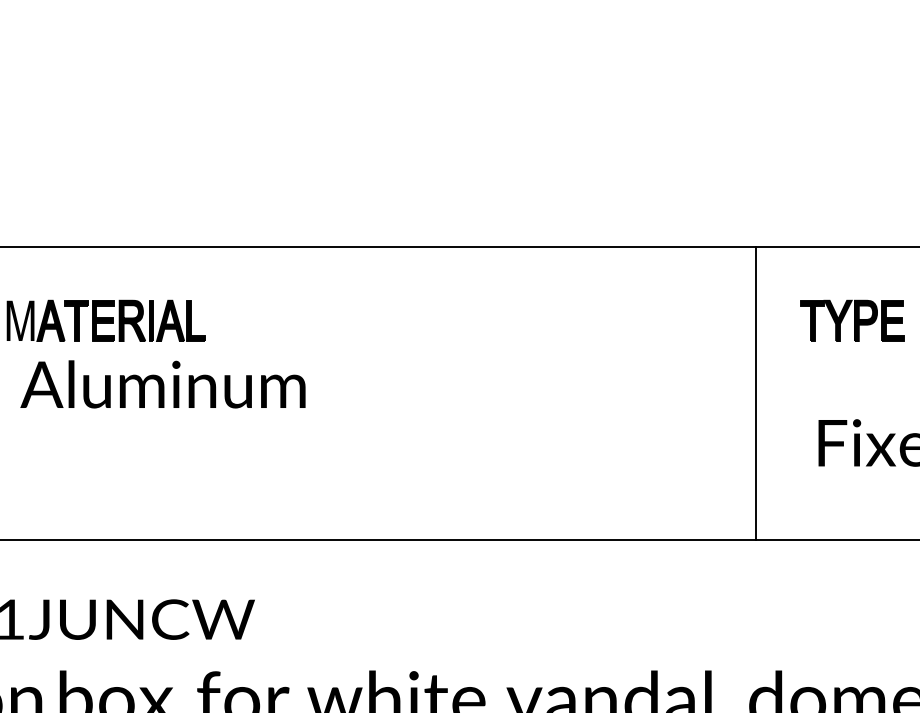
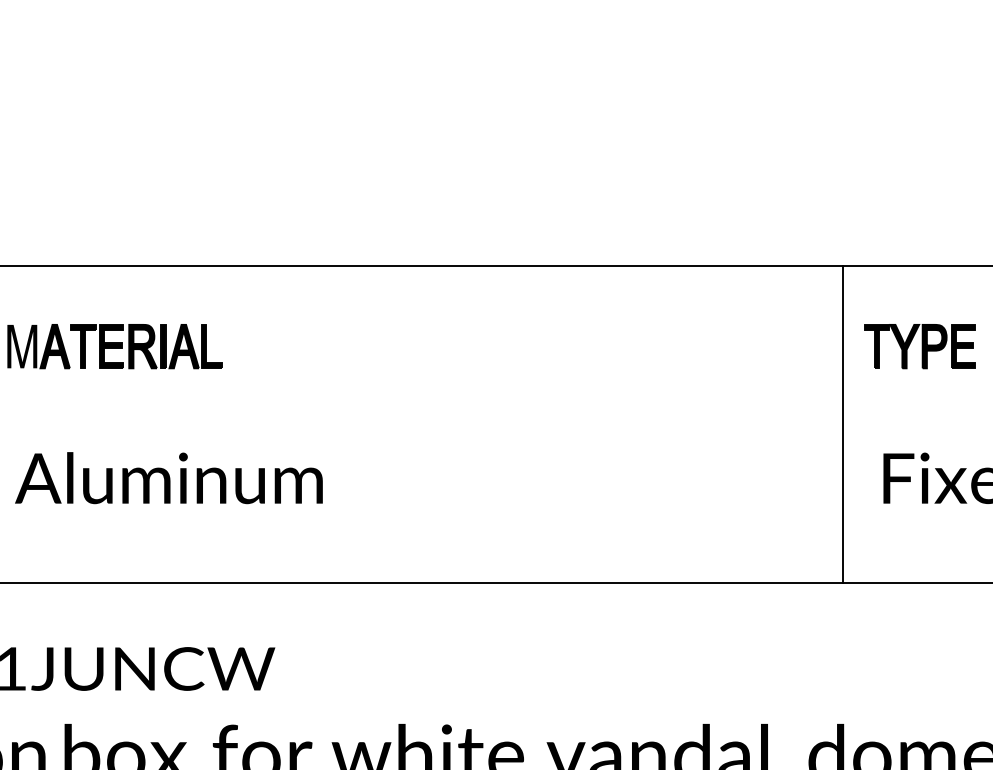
text: (162, 384) -> (168, 478), moved
line: (755, 393) -> (842, 424), moved

